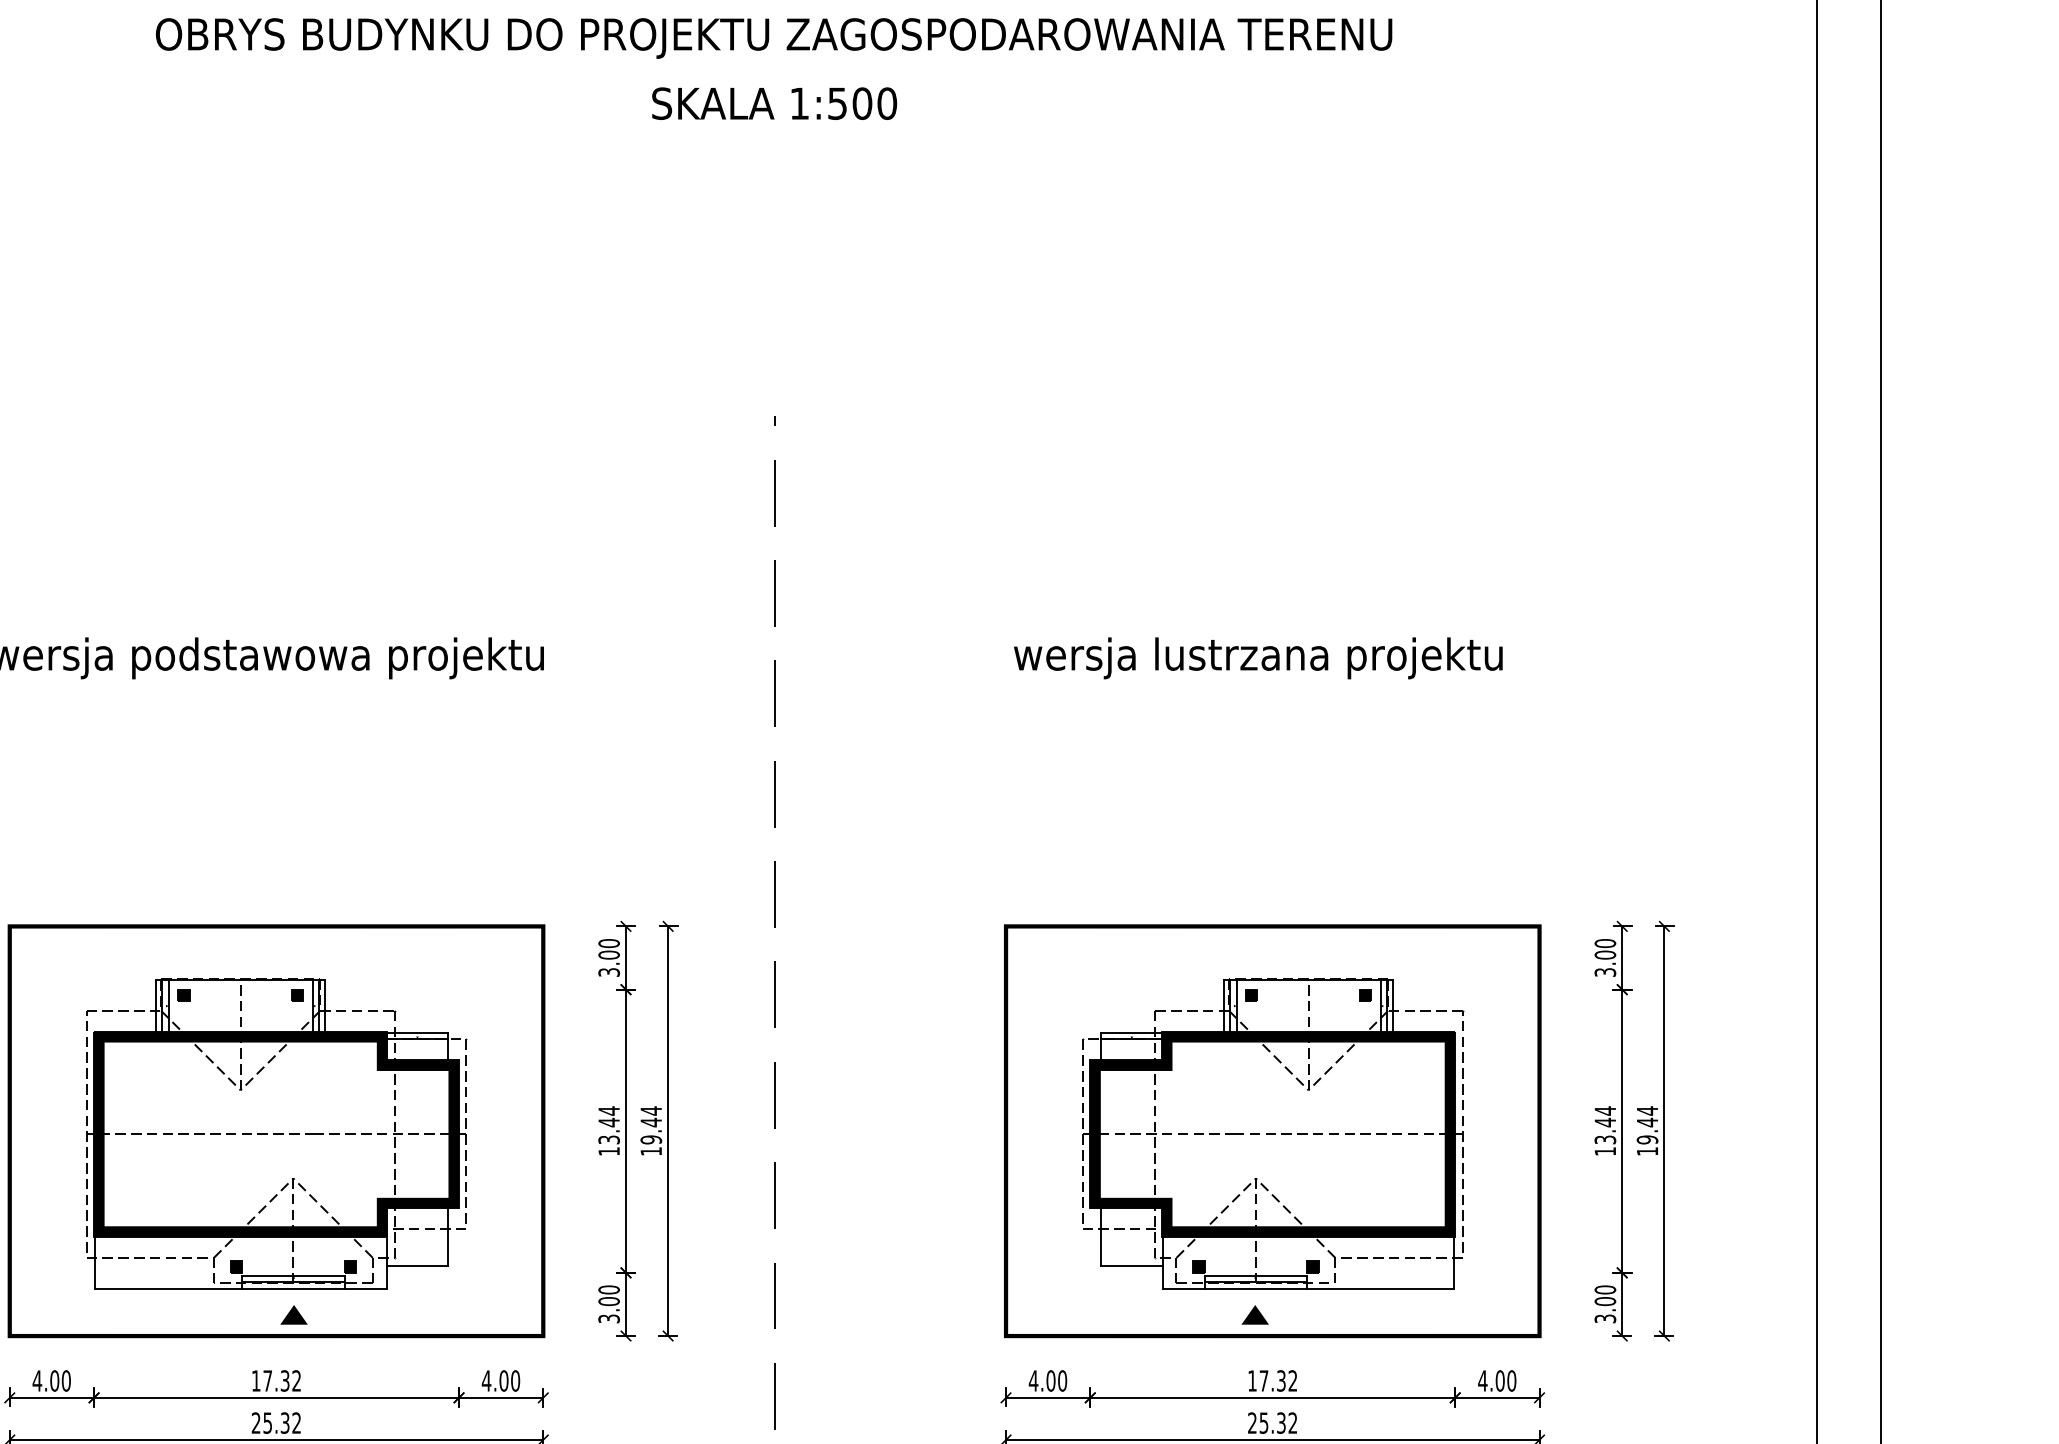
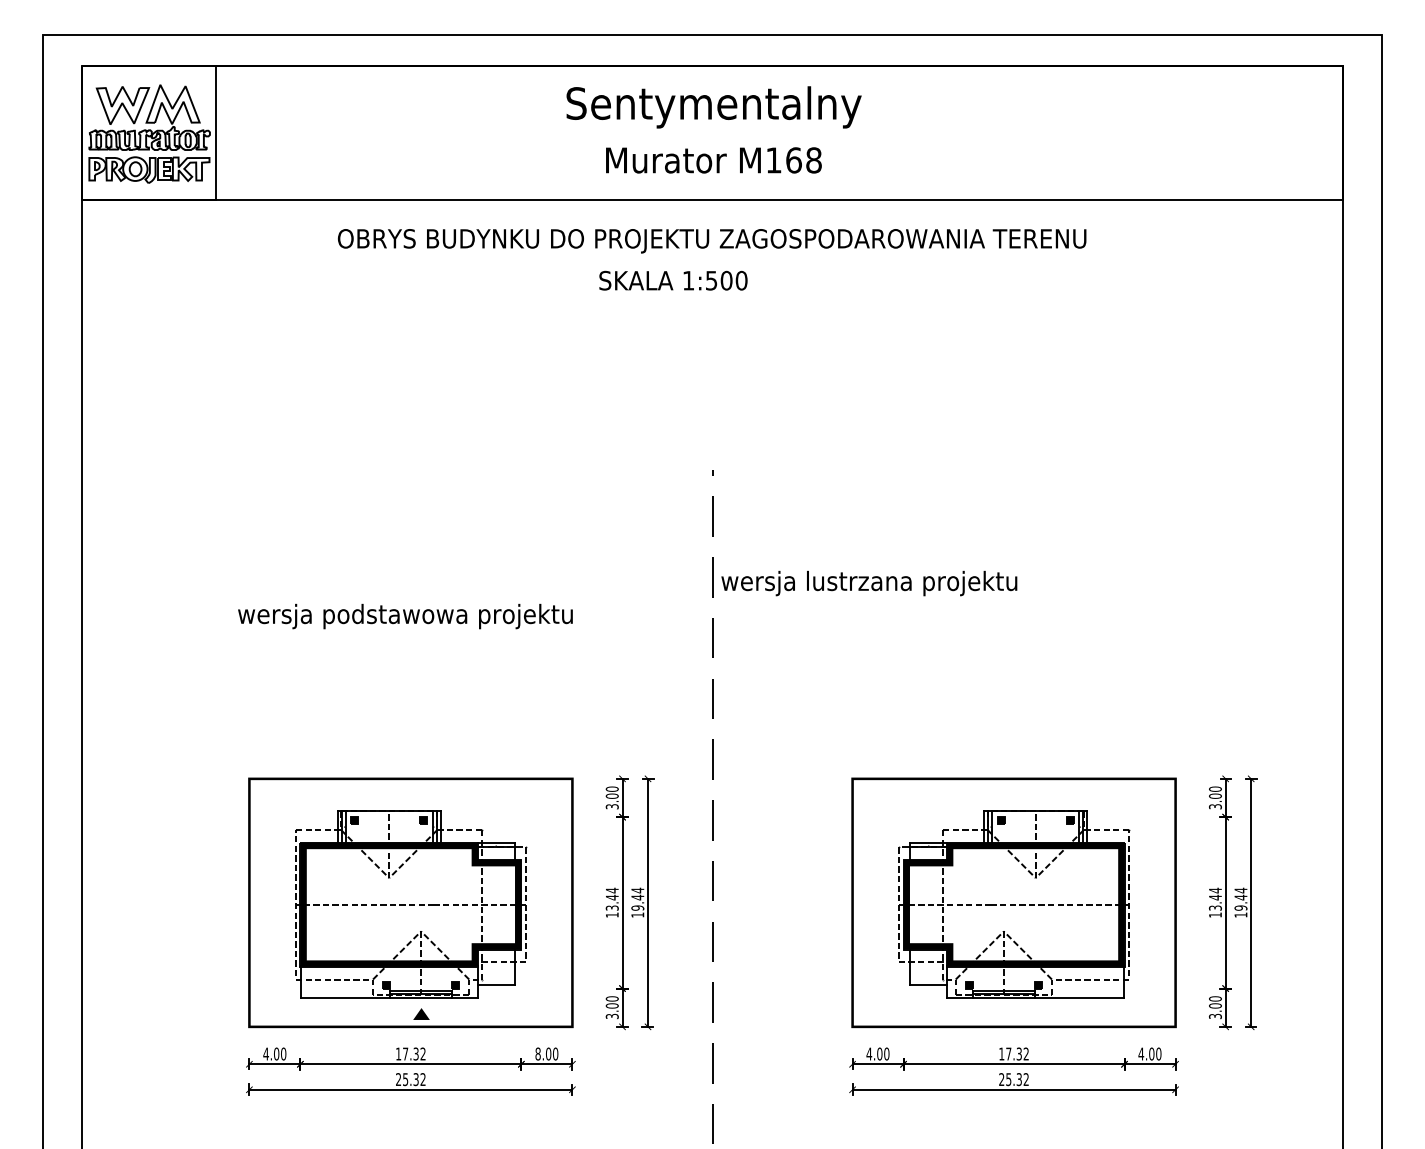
text: (774, 103) -> (673, 280), moved
text: (1258, 658) -> (869, 583), moved
fill: (1255, 1313) -> (1003, 1013), removed
text: (485, 1380) -> (537, 1053), 4.00 -> 8.00

